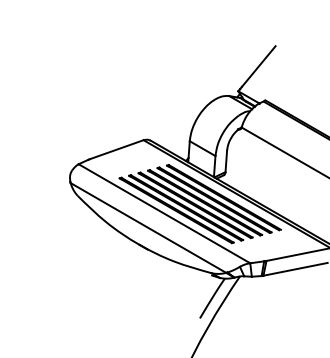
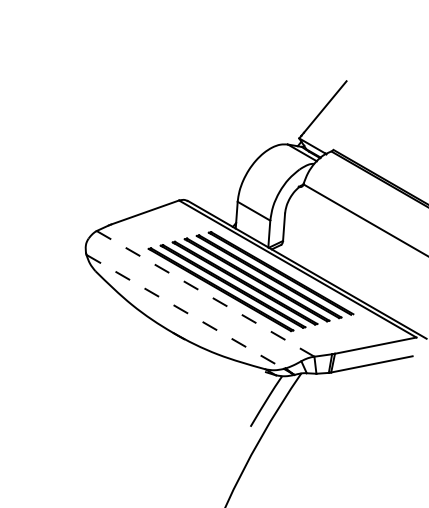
line: (164, 213) -> (205, 293), solid -> dashed
line: (148, 228) -> (185, 312), solid -> dashed

